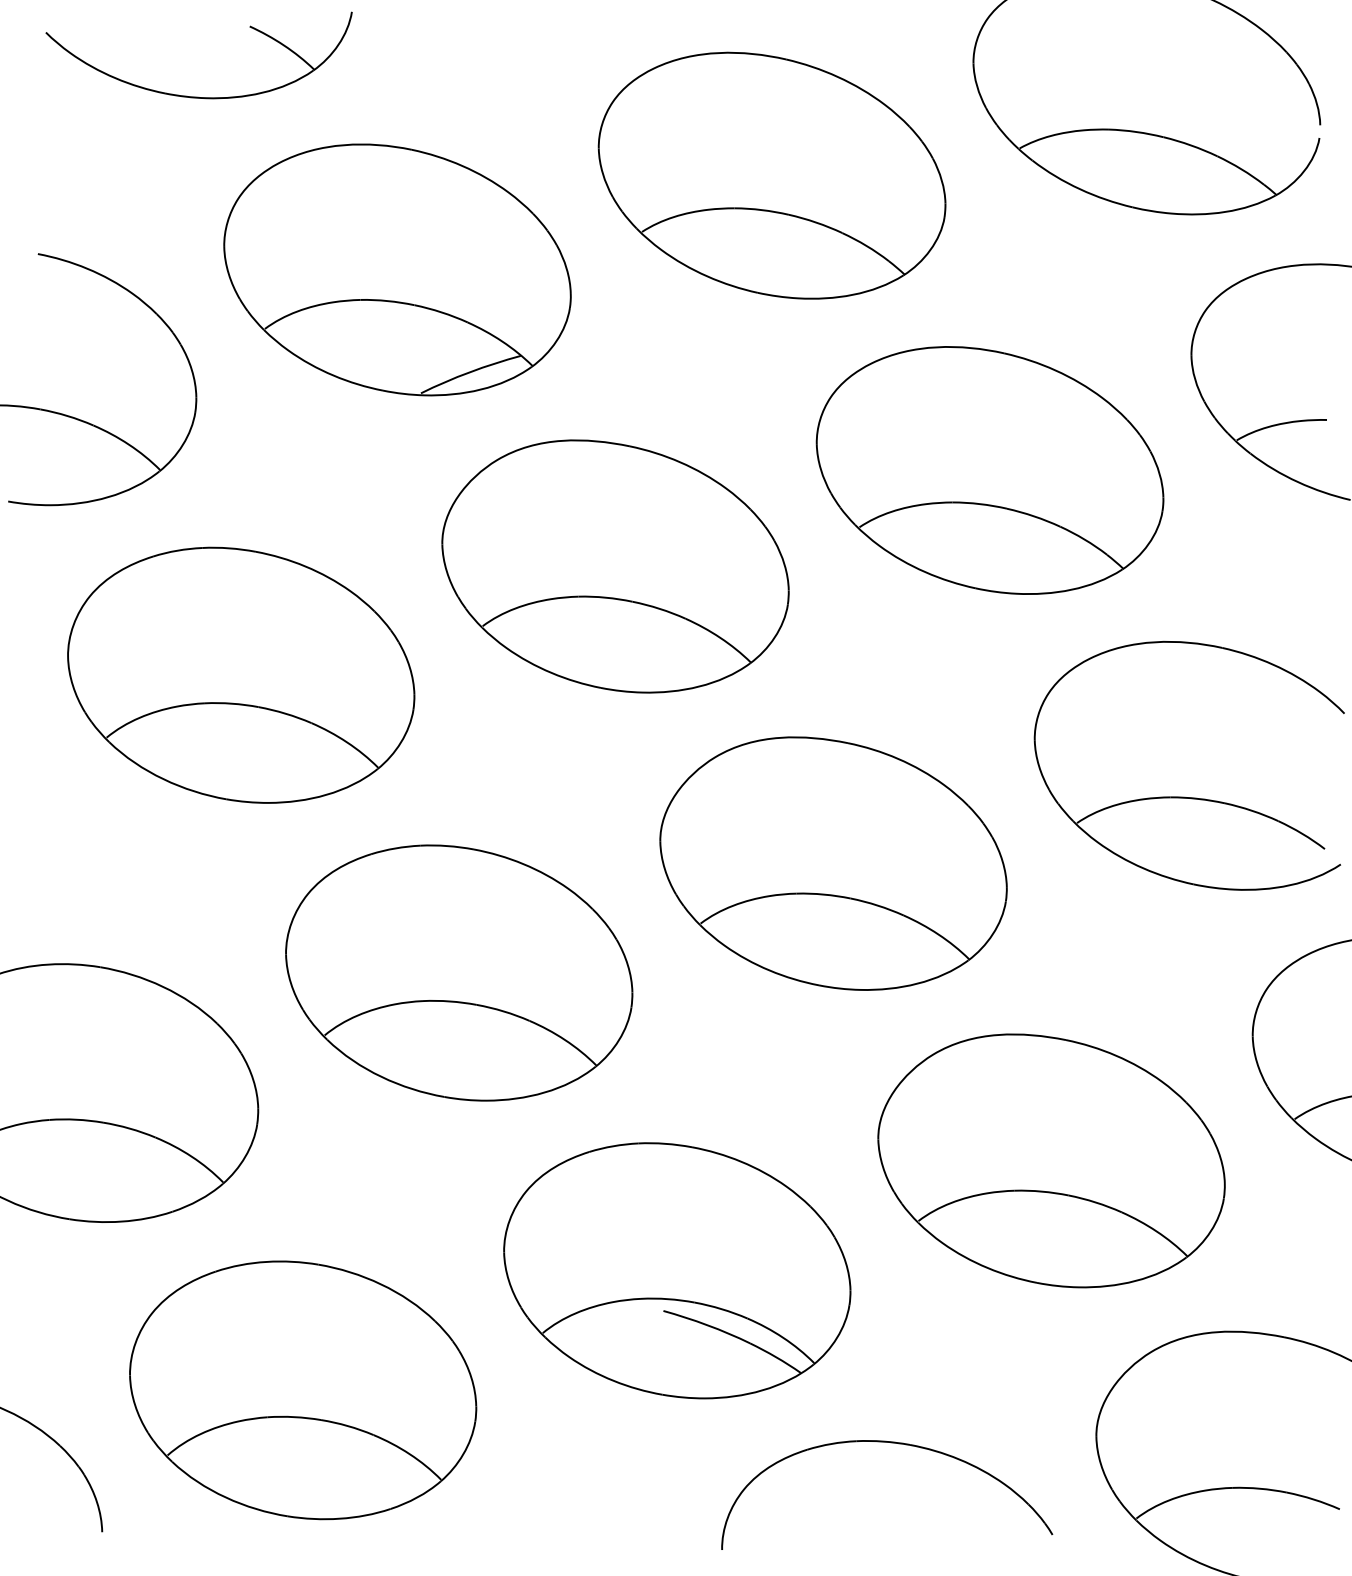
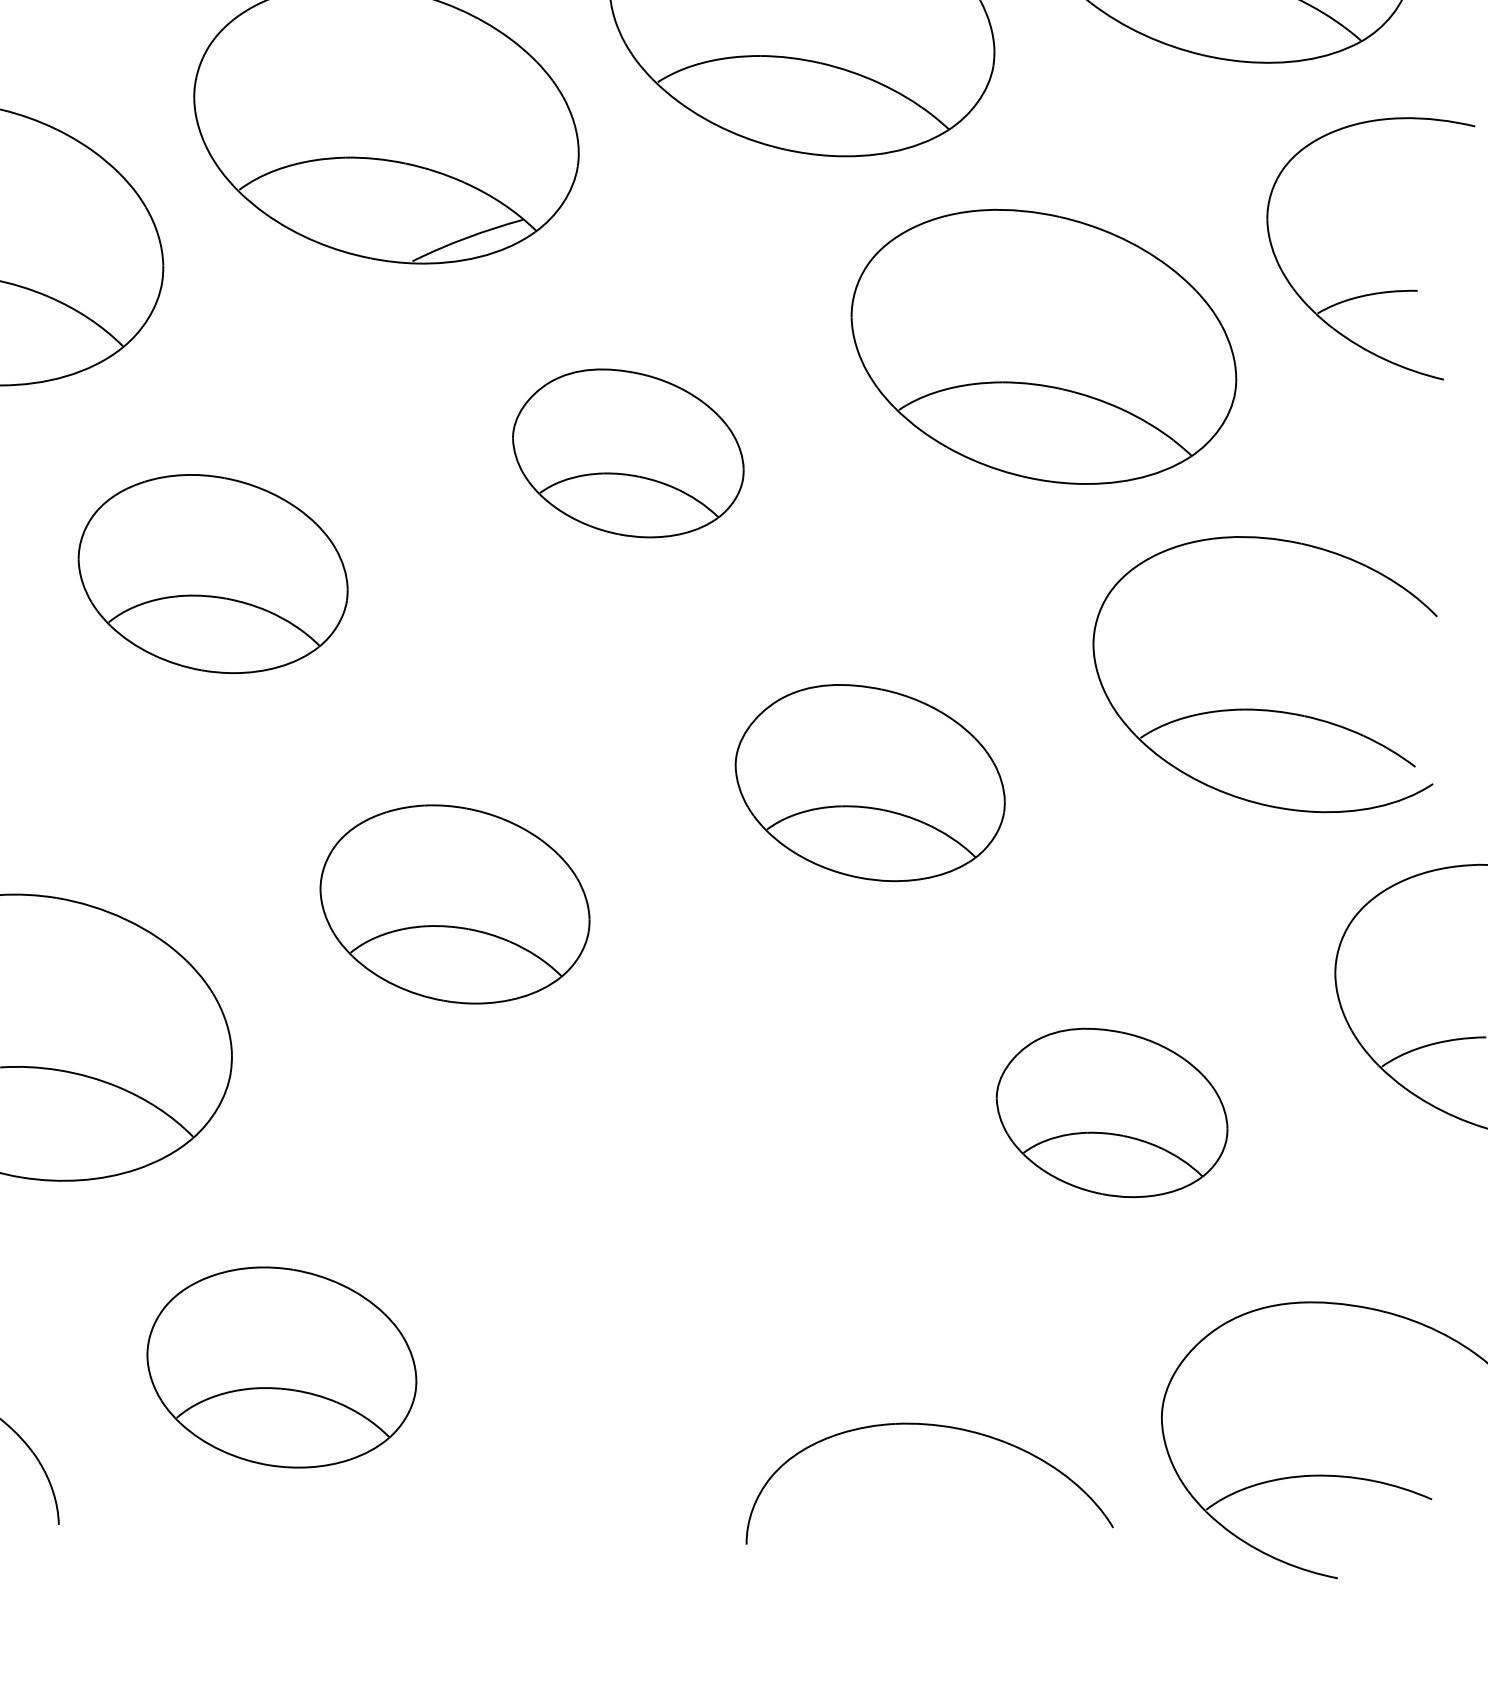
part: (615, 566) -> (628, 453), size x0.6
part: (241, 674) -> (213, 573), size x0.7
part: (833, 863) -> (870, 782), size x0.7
part: (459, 972) -> (455, 903), size x0.7
part: (1051, 1160) -> (1112, 1112), size x0.6
part: (677, 1270) -> (697, 1234), removed
part: (303, 1390) -> (282, 1367), size x0.7

